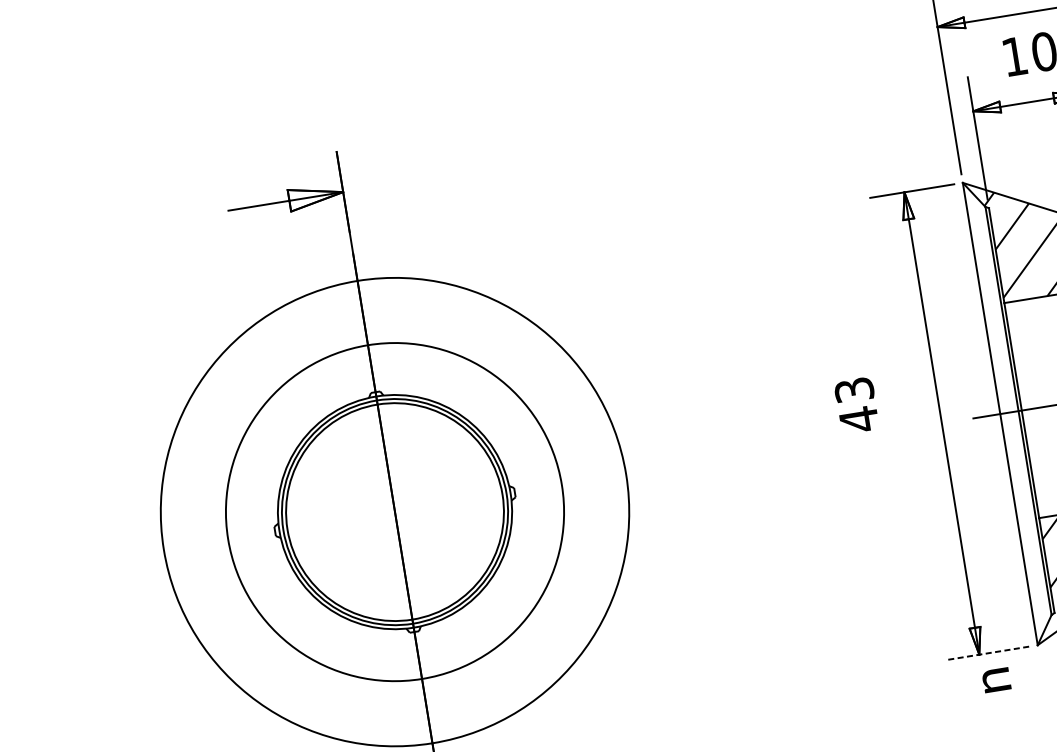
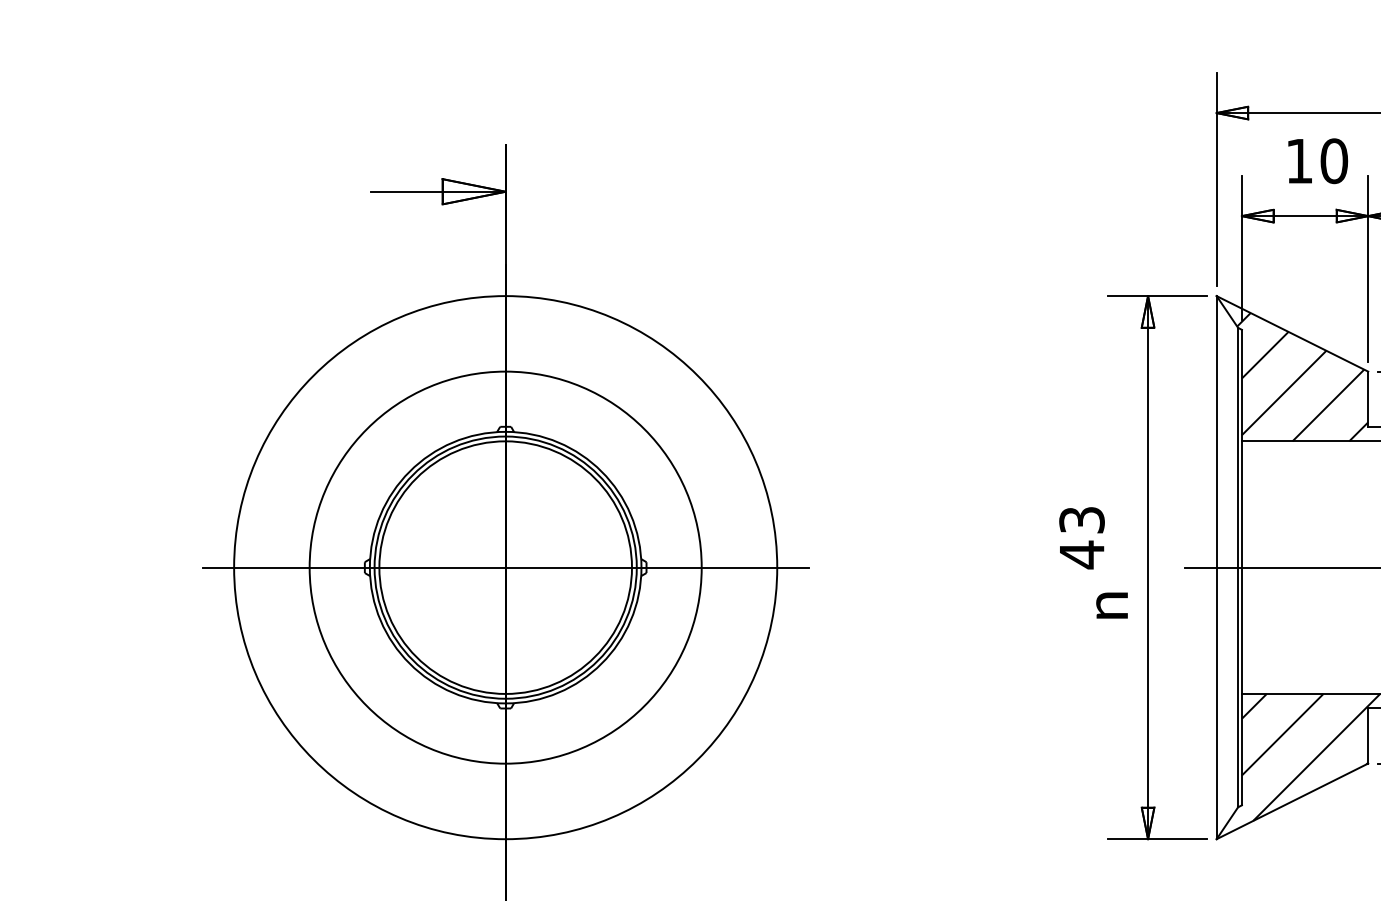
text: (856, 405) -> (1081, 538), moved
line: (394, 512) -> (505, 567), added
line: (986, 653) -> (1156, 839), dashed -> solid
text: (996, 680) -> (1111, 605), moved

